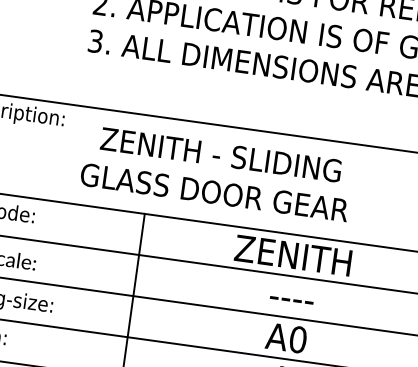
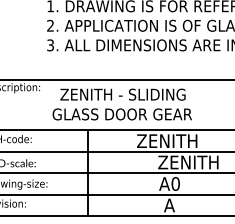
text: (328, 302) -> (188, 162), ---- -> ZENITH

